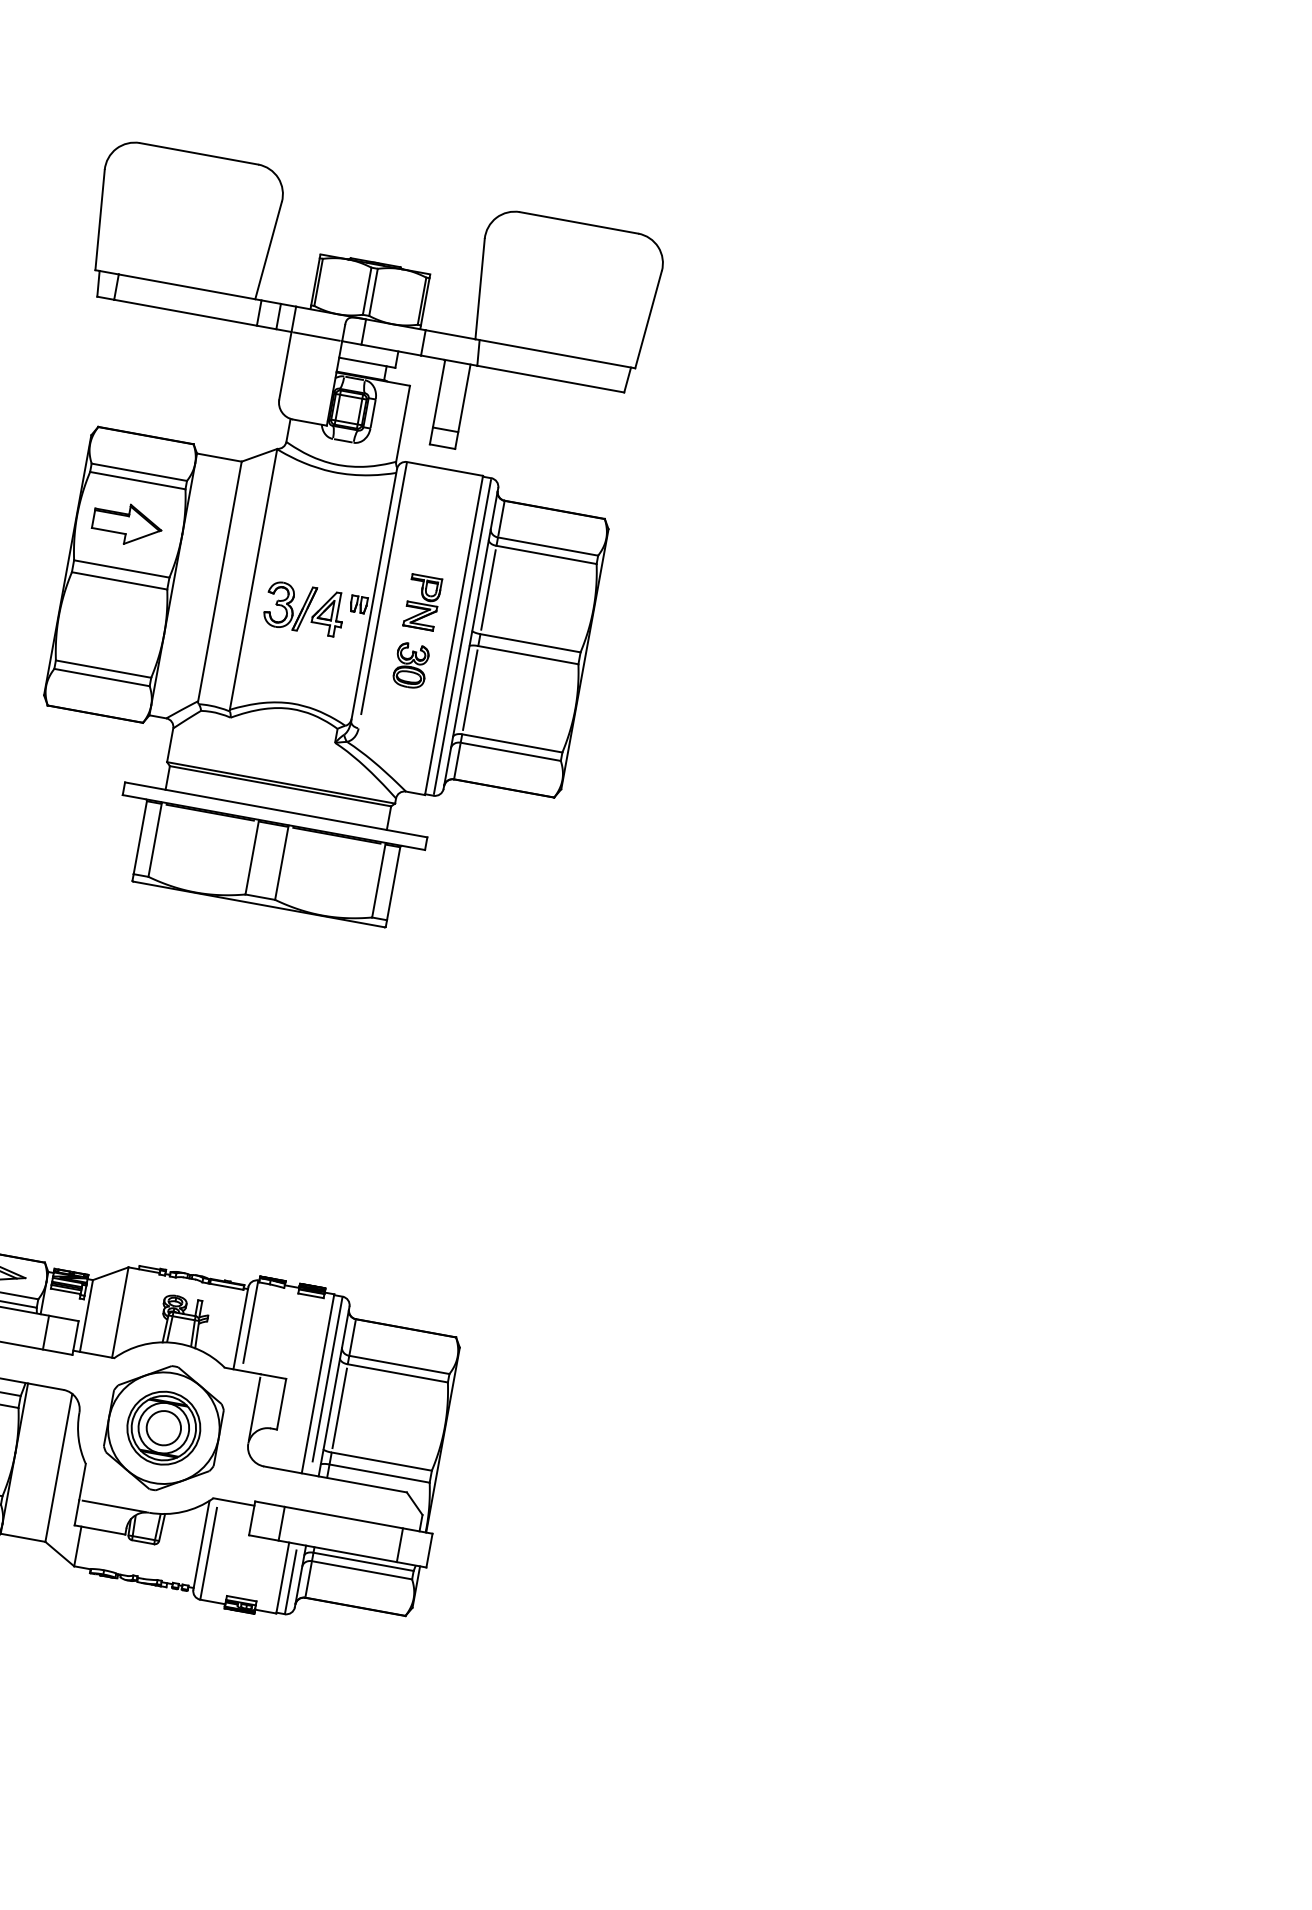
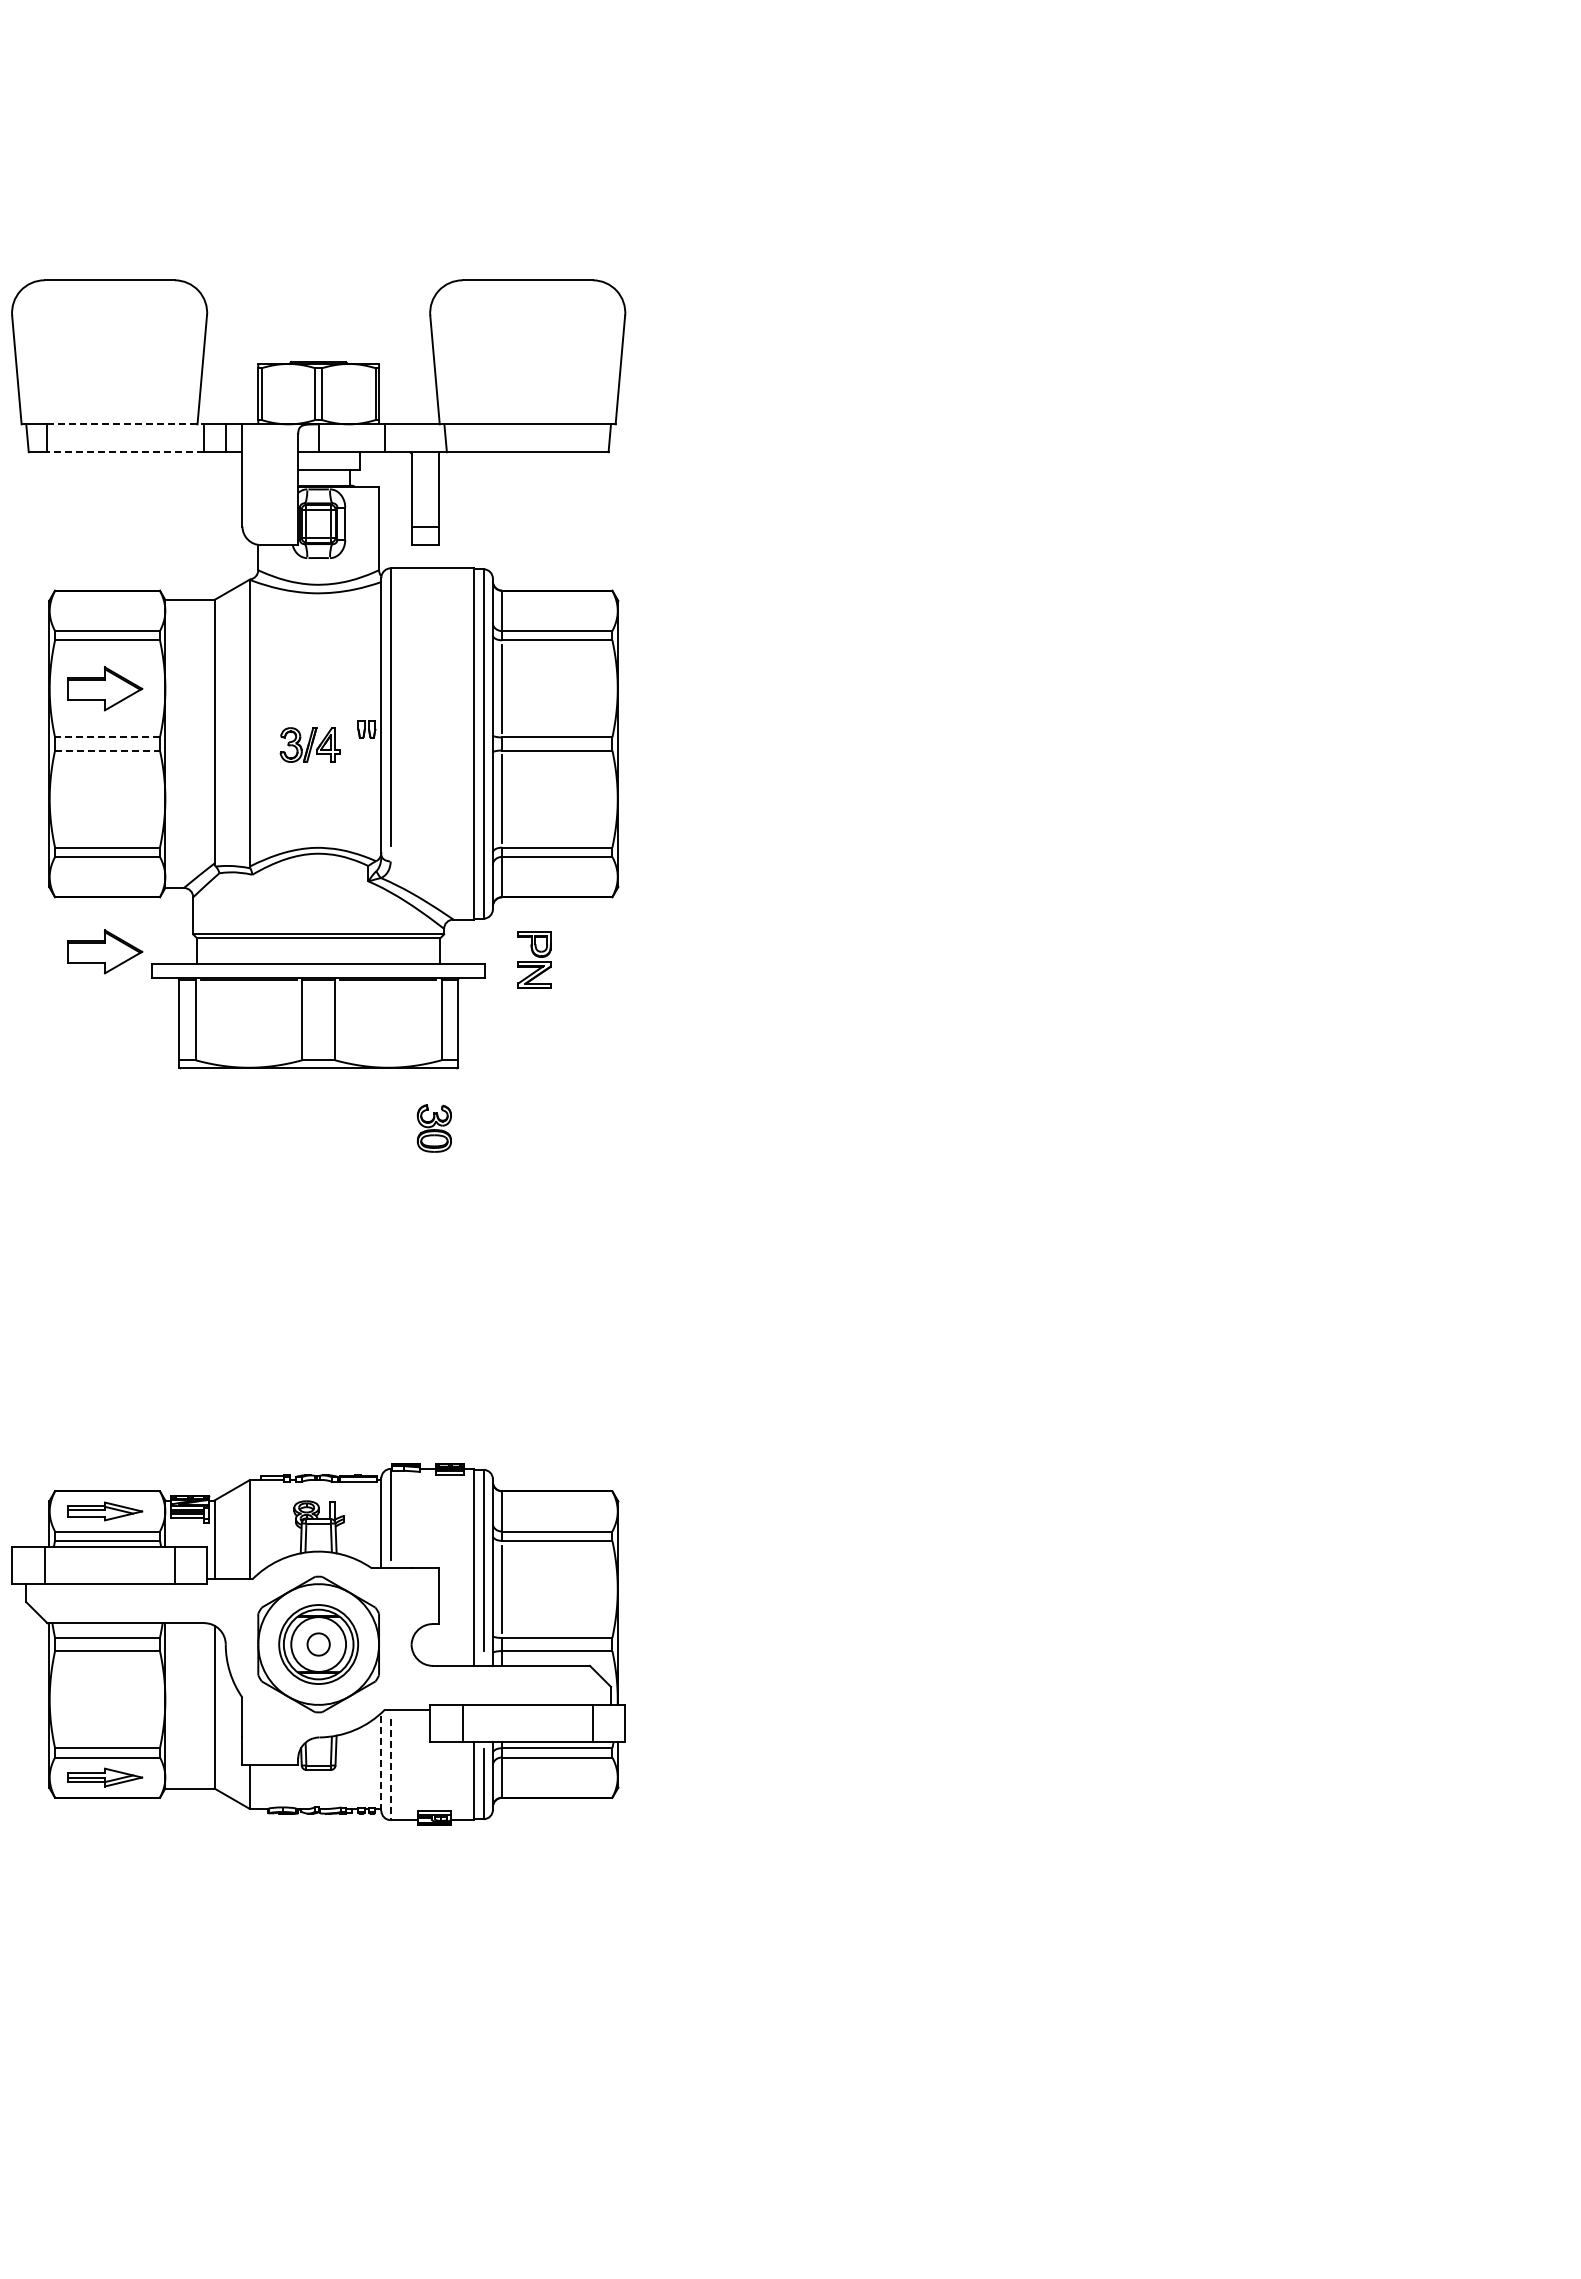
line: (189, 287) -> (125, 424), solid -> dashed
line: (185, 312) -> (125, 452), solid -> dashed
line: (316, 336) -> (270, 452), removed
line: (121, 568) -> (107, 737), solid -> dashed
line: (120, 580) -> (108, 750), solid -> dashed
part: (422, 602) -> (534, 959), moved
part: (304, 608) -> (309, 744), size x0.7
part: (410, 665) -> (433, 1128), moved
part: (84, 763) -> (105, 951), added
line: (254, 1408) -> (411, 1606), removed
circle: (163, 1428) -> (318, 1644), size x0.6
line: (113, 1506) -> (280, 1737), removed
line: (201, 1544) -> (381, 1761), solid -> dashed
line: (208, 1554) -> (390, 1770), solid -> dashed

